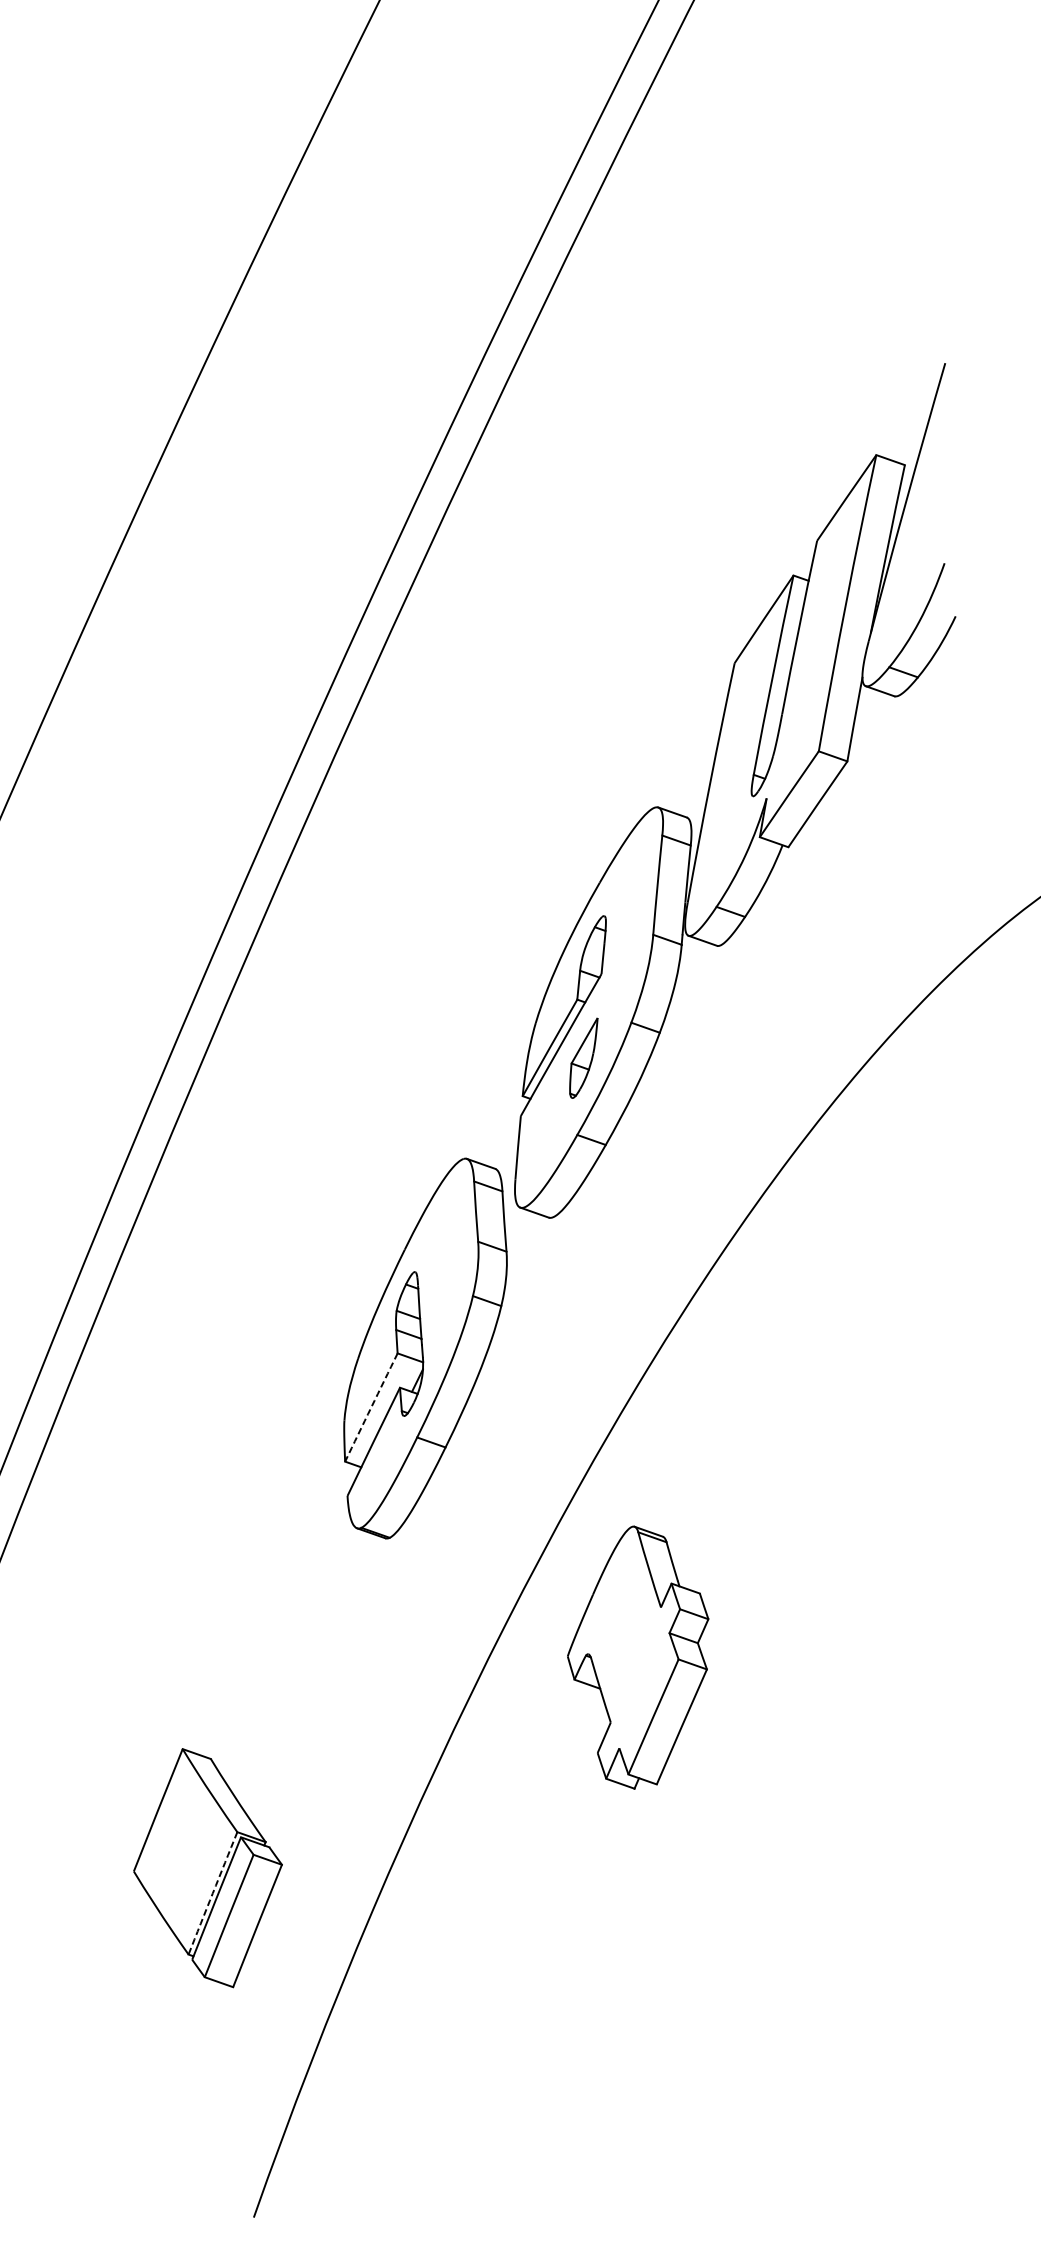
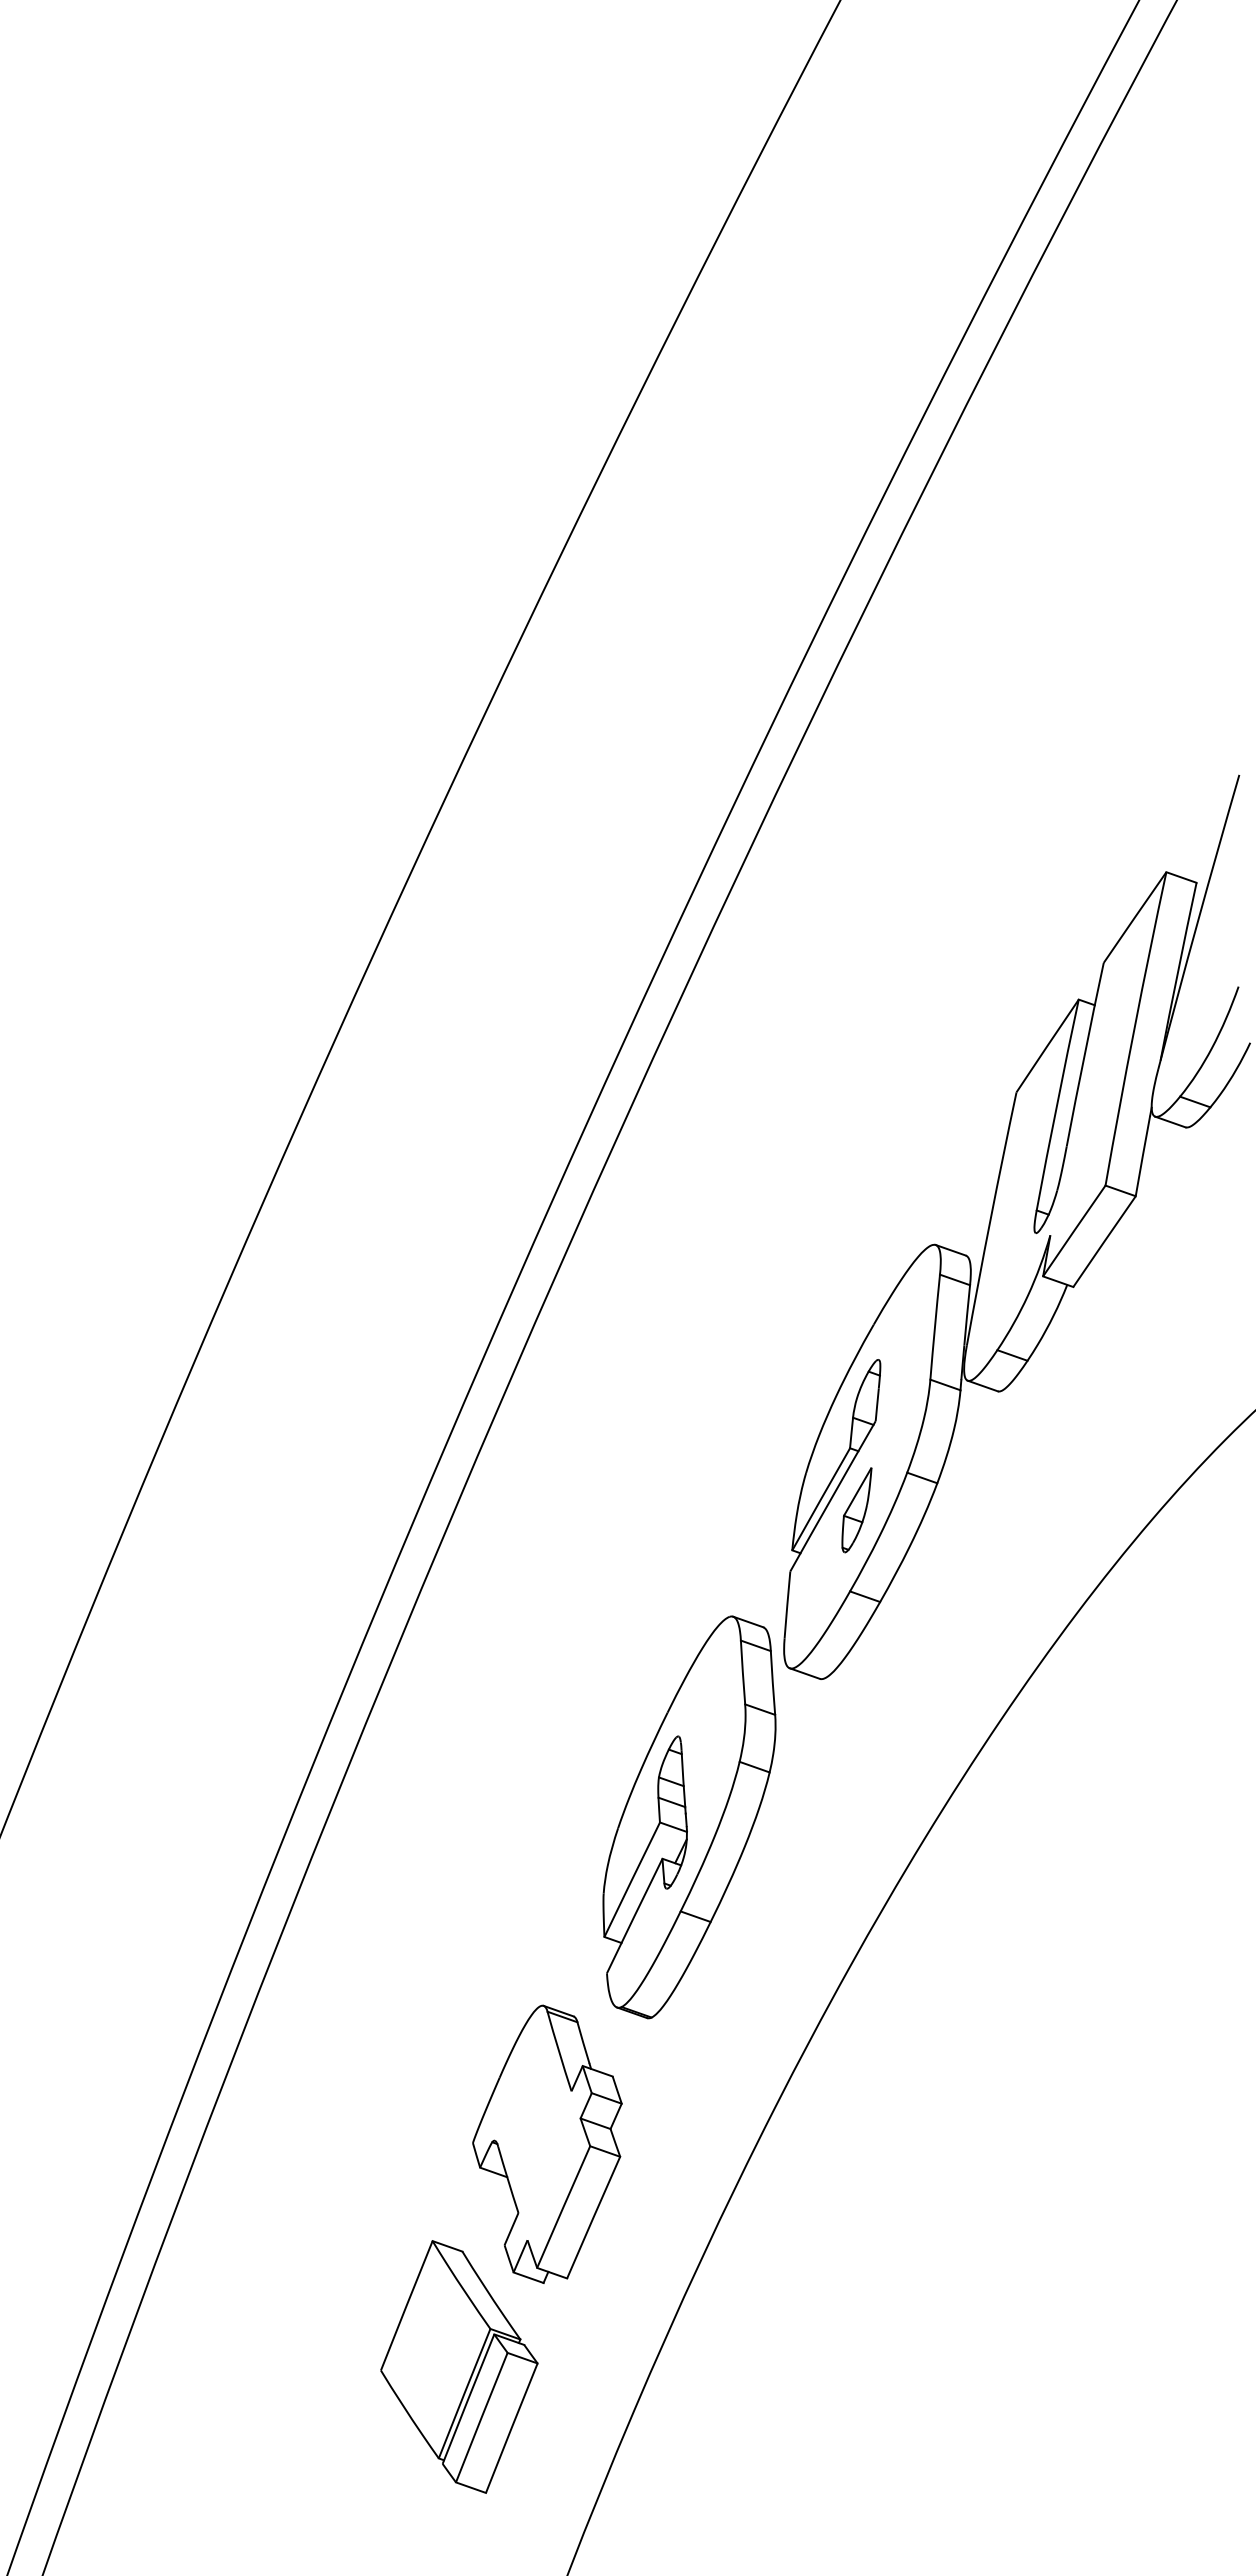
arc: (371, 1407) -> (632, 1879), dashed -> solid
part: (638, 1656) -> (547, 2143), moved
arc: (212, 1893) -> (464, 2393), dashed -> solid

